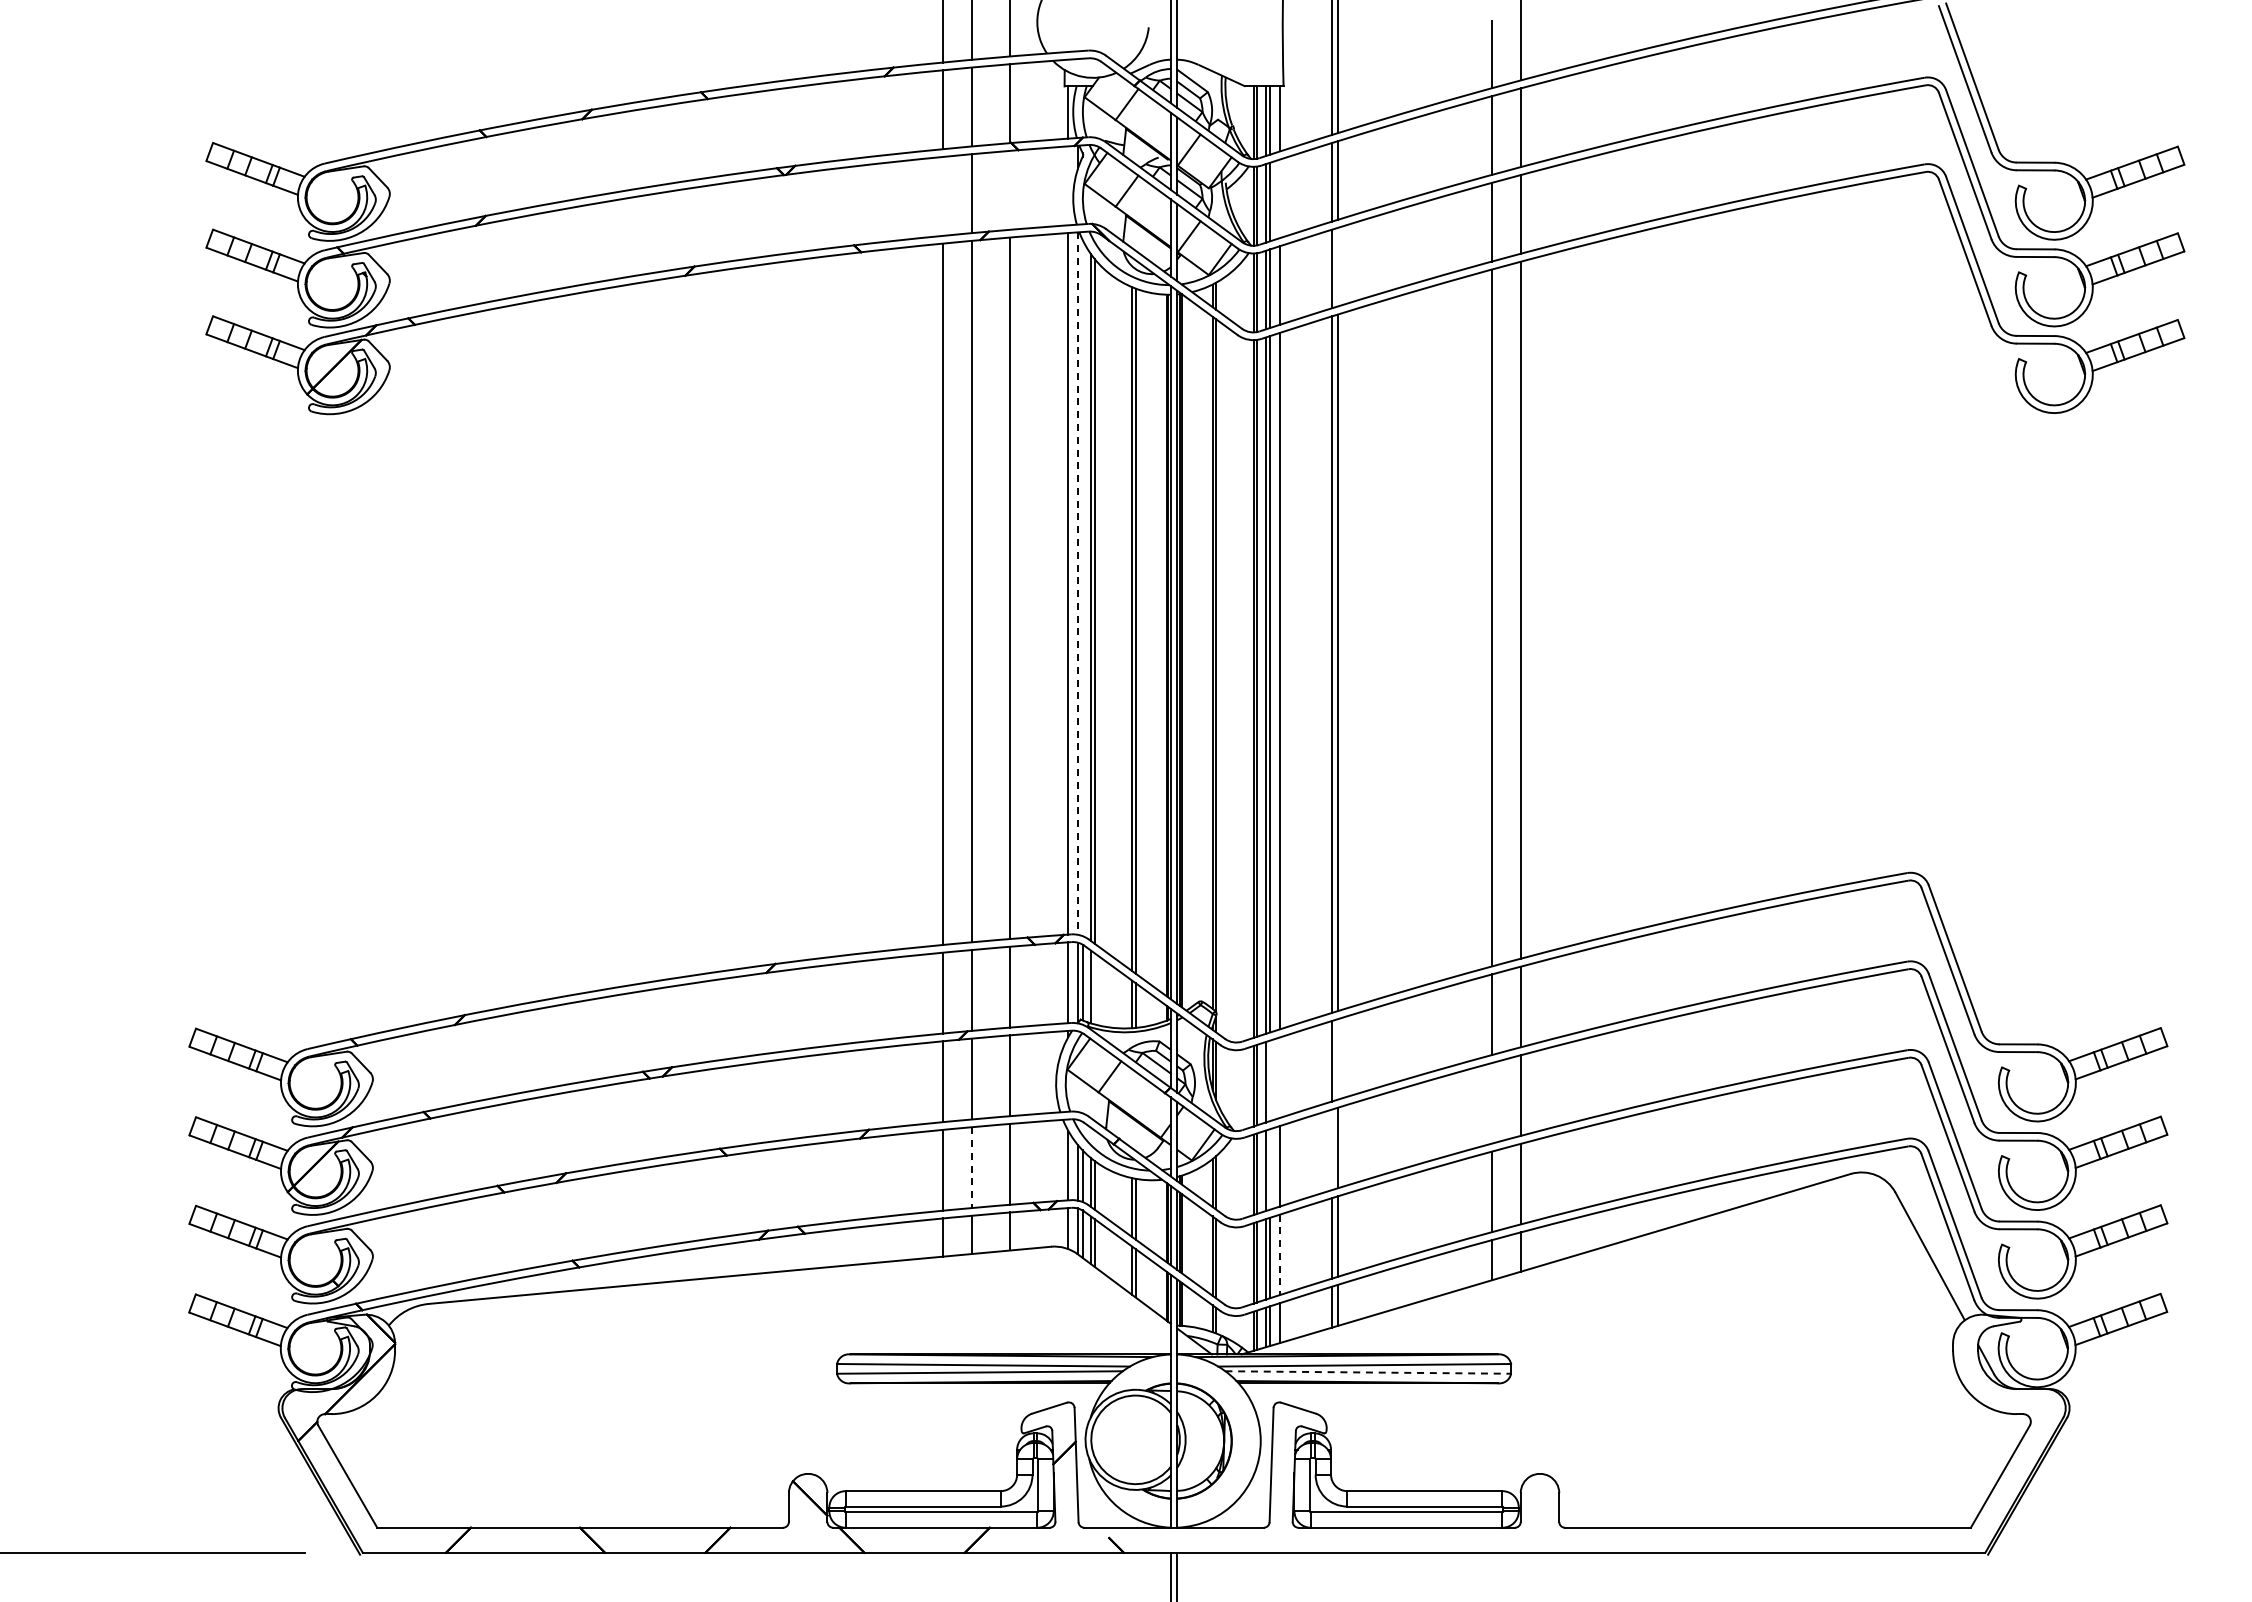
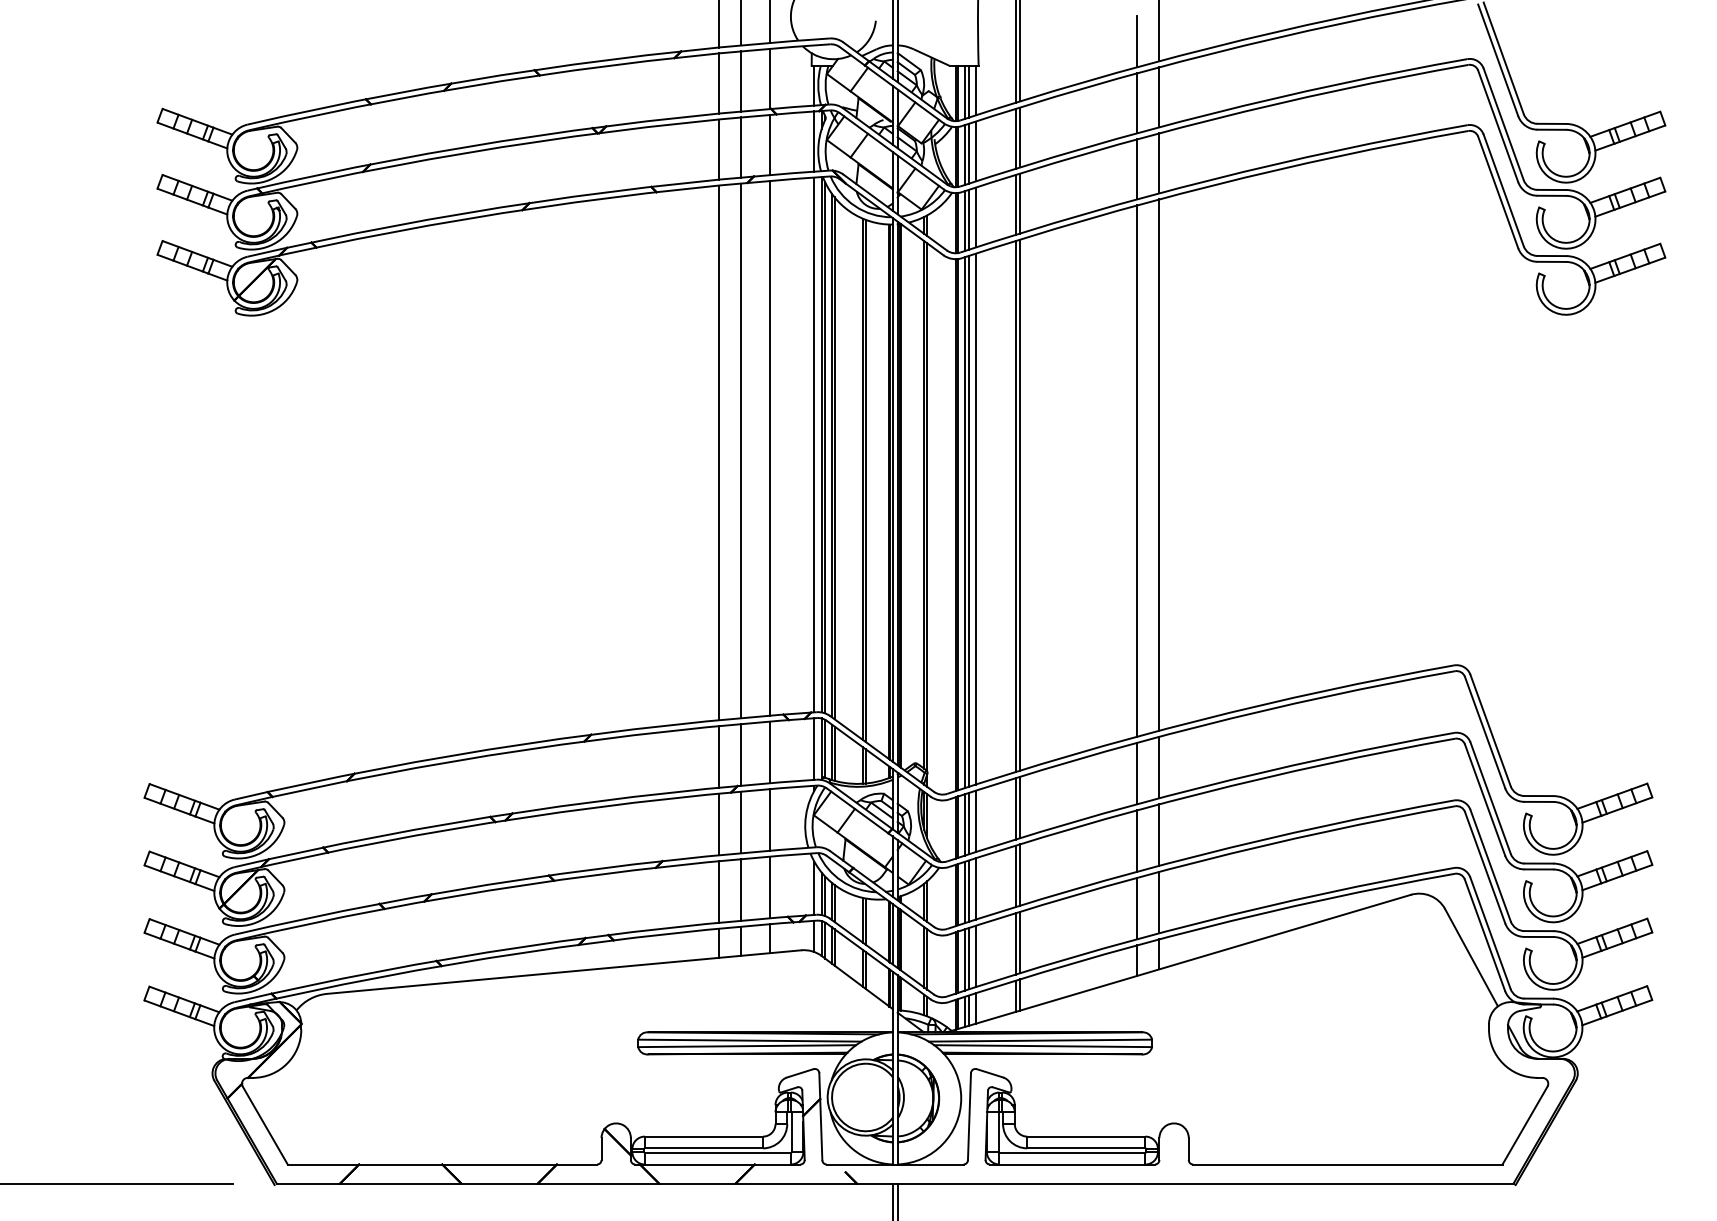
line: (1068, 185) -> (814, 141), added
line: (1010, 189) -> (770, 144), added
line: (942, 195) -> (718, 148), added
line: (1280, 198) -> (976, 151), added
line: (1337, 266) -> (1019, 203), added
line: (1077, 584) -> (821, 445), dashed -> solid
line: (1082, 587) -> (825, 447), added
line: (1094, 988) -> (834, 753), added
line: (1337, 1059) -> (1019, 807), added
line: (1280, 1077) -> (976, 821), added
line: (1270, 1080) -> (968, 823), added
line: (1491, 1103) -> (1137, 841), added
line: (1332, 1149) -> (1015, 876), added
line: (971, 1168) -> (740, 890), dashed -> solid
line: (1270, 1169) -> (968, 891), added
line: (1280, 1255) -> (976, 956), dashed -> solid
line: (1368, 1372) -> (1043, 1046), dashed -> solid

